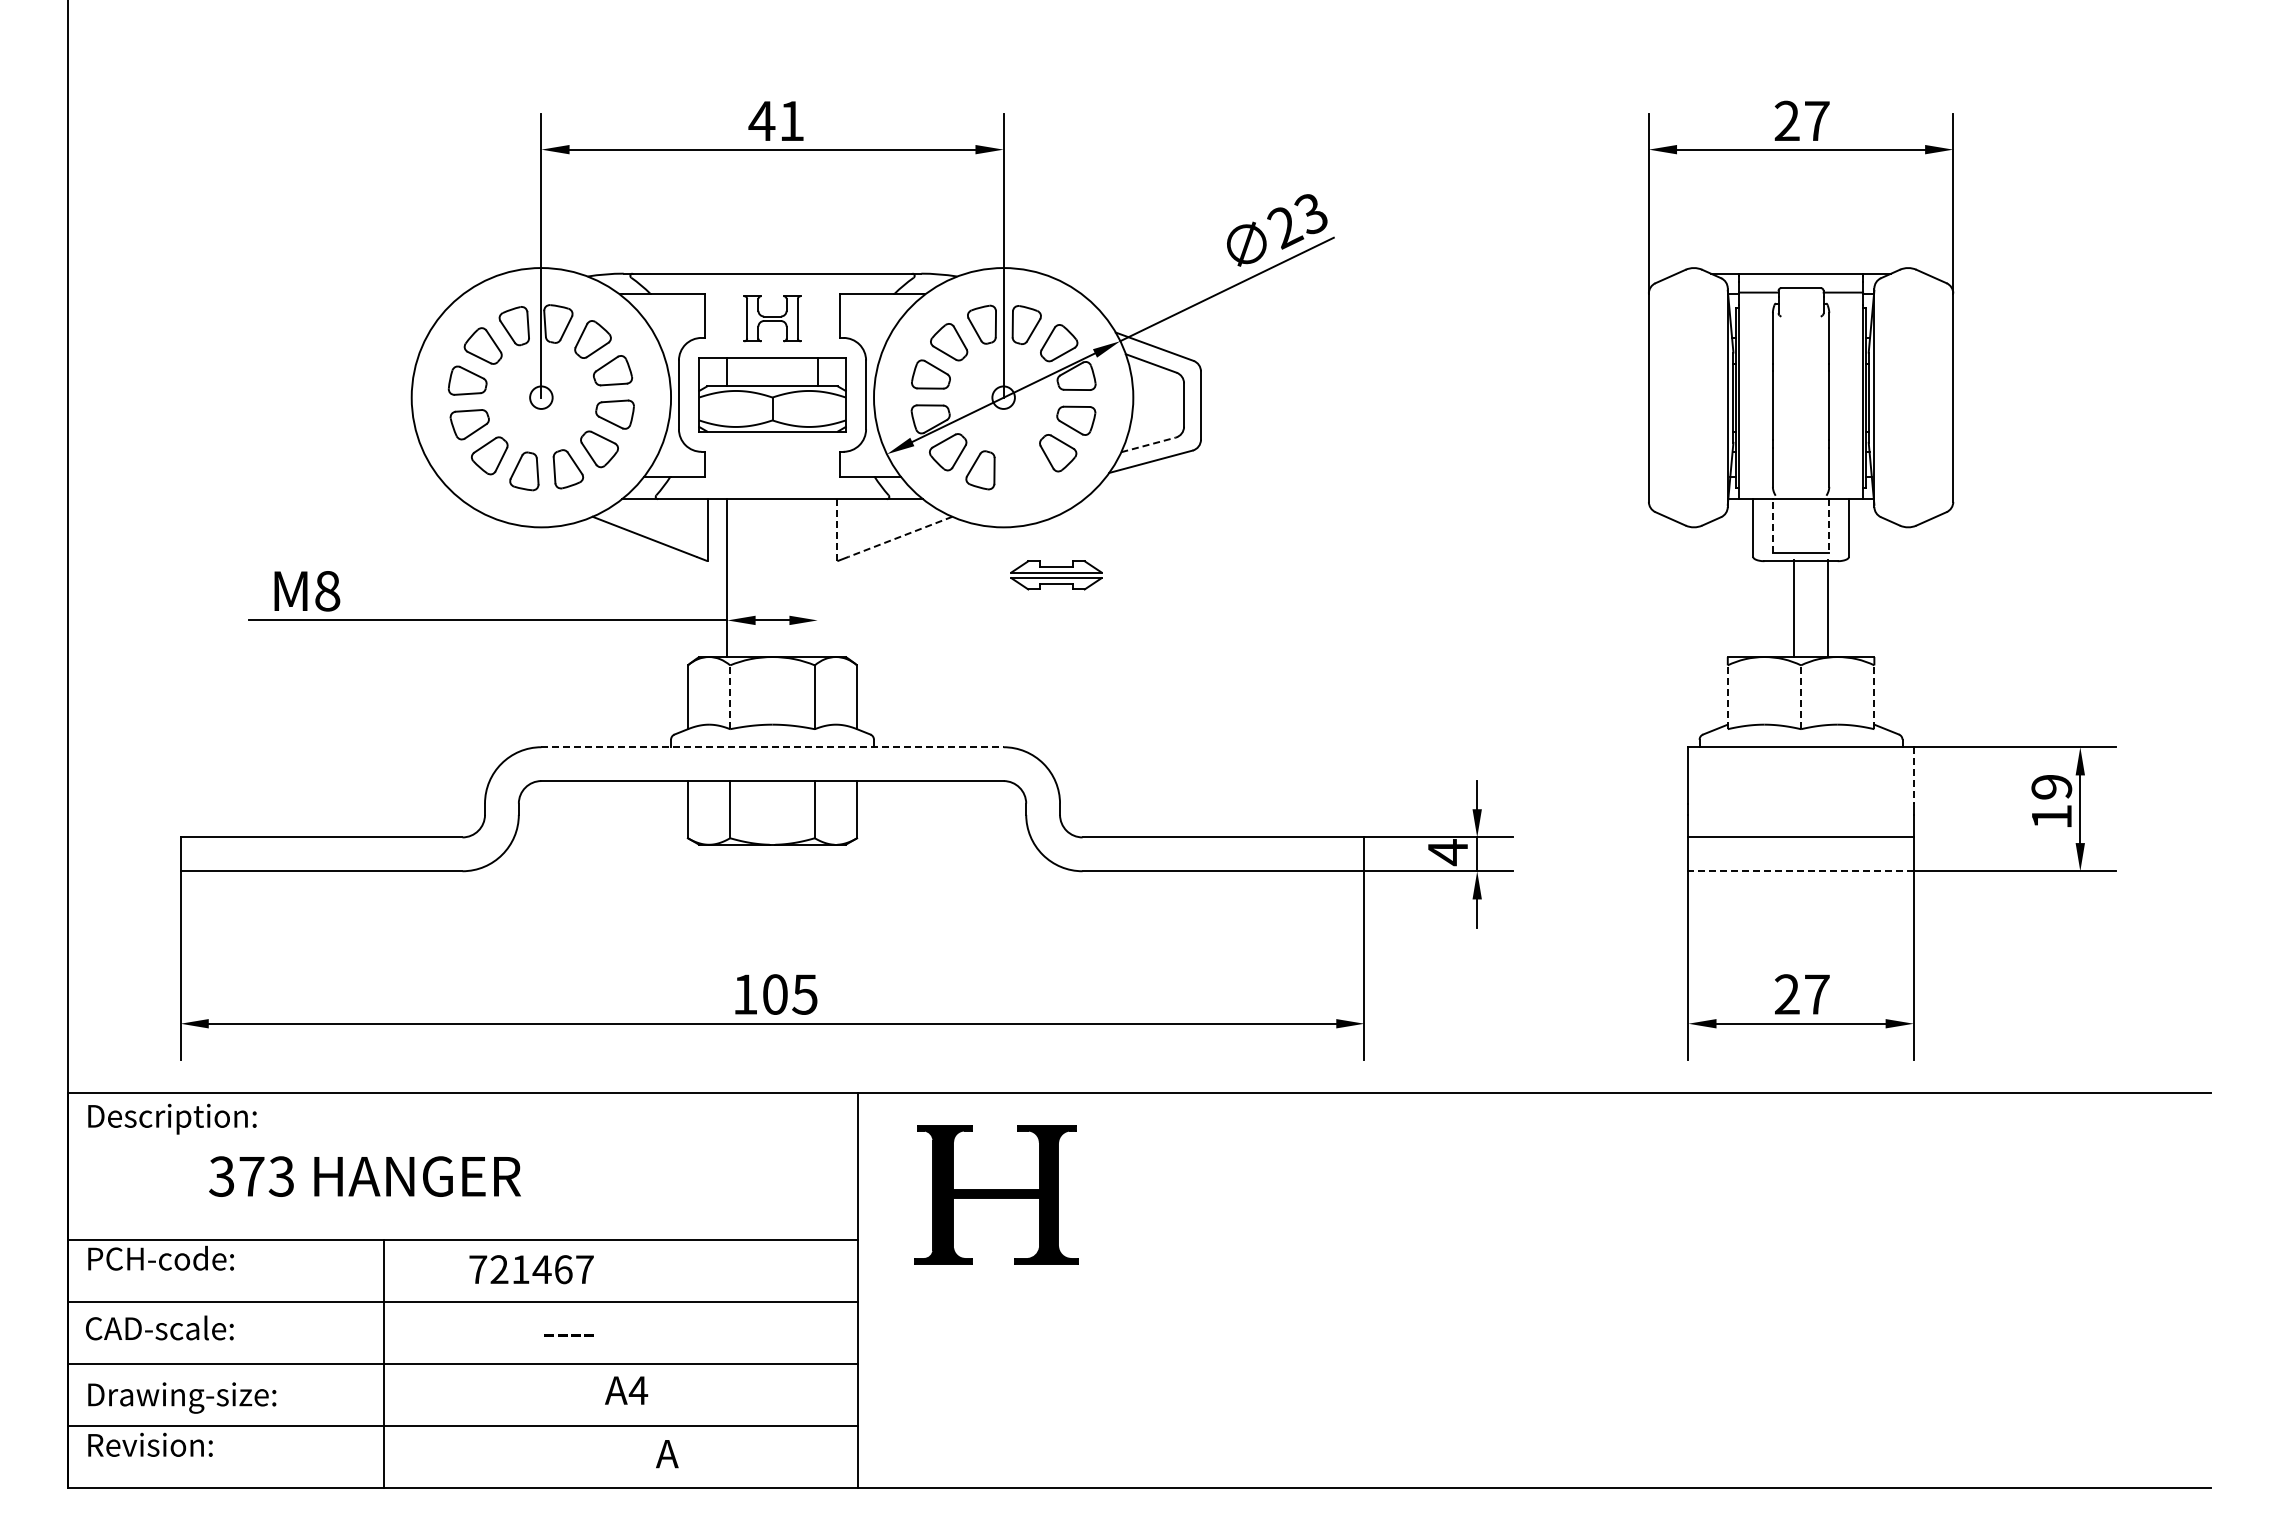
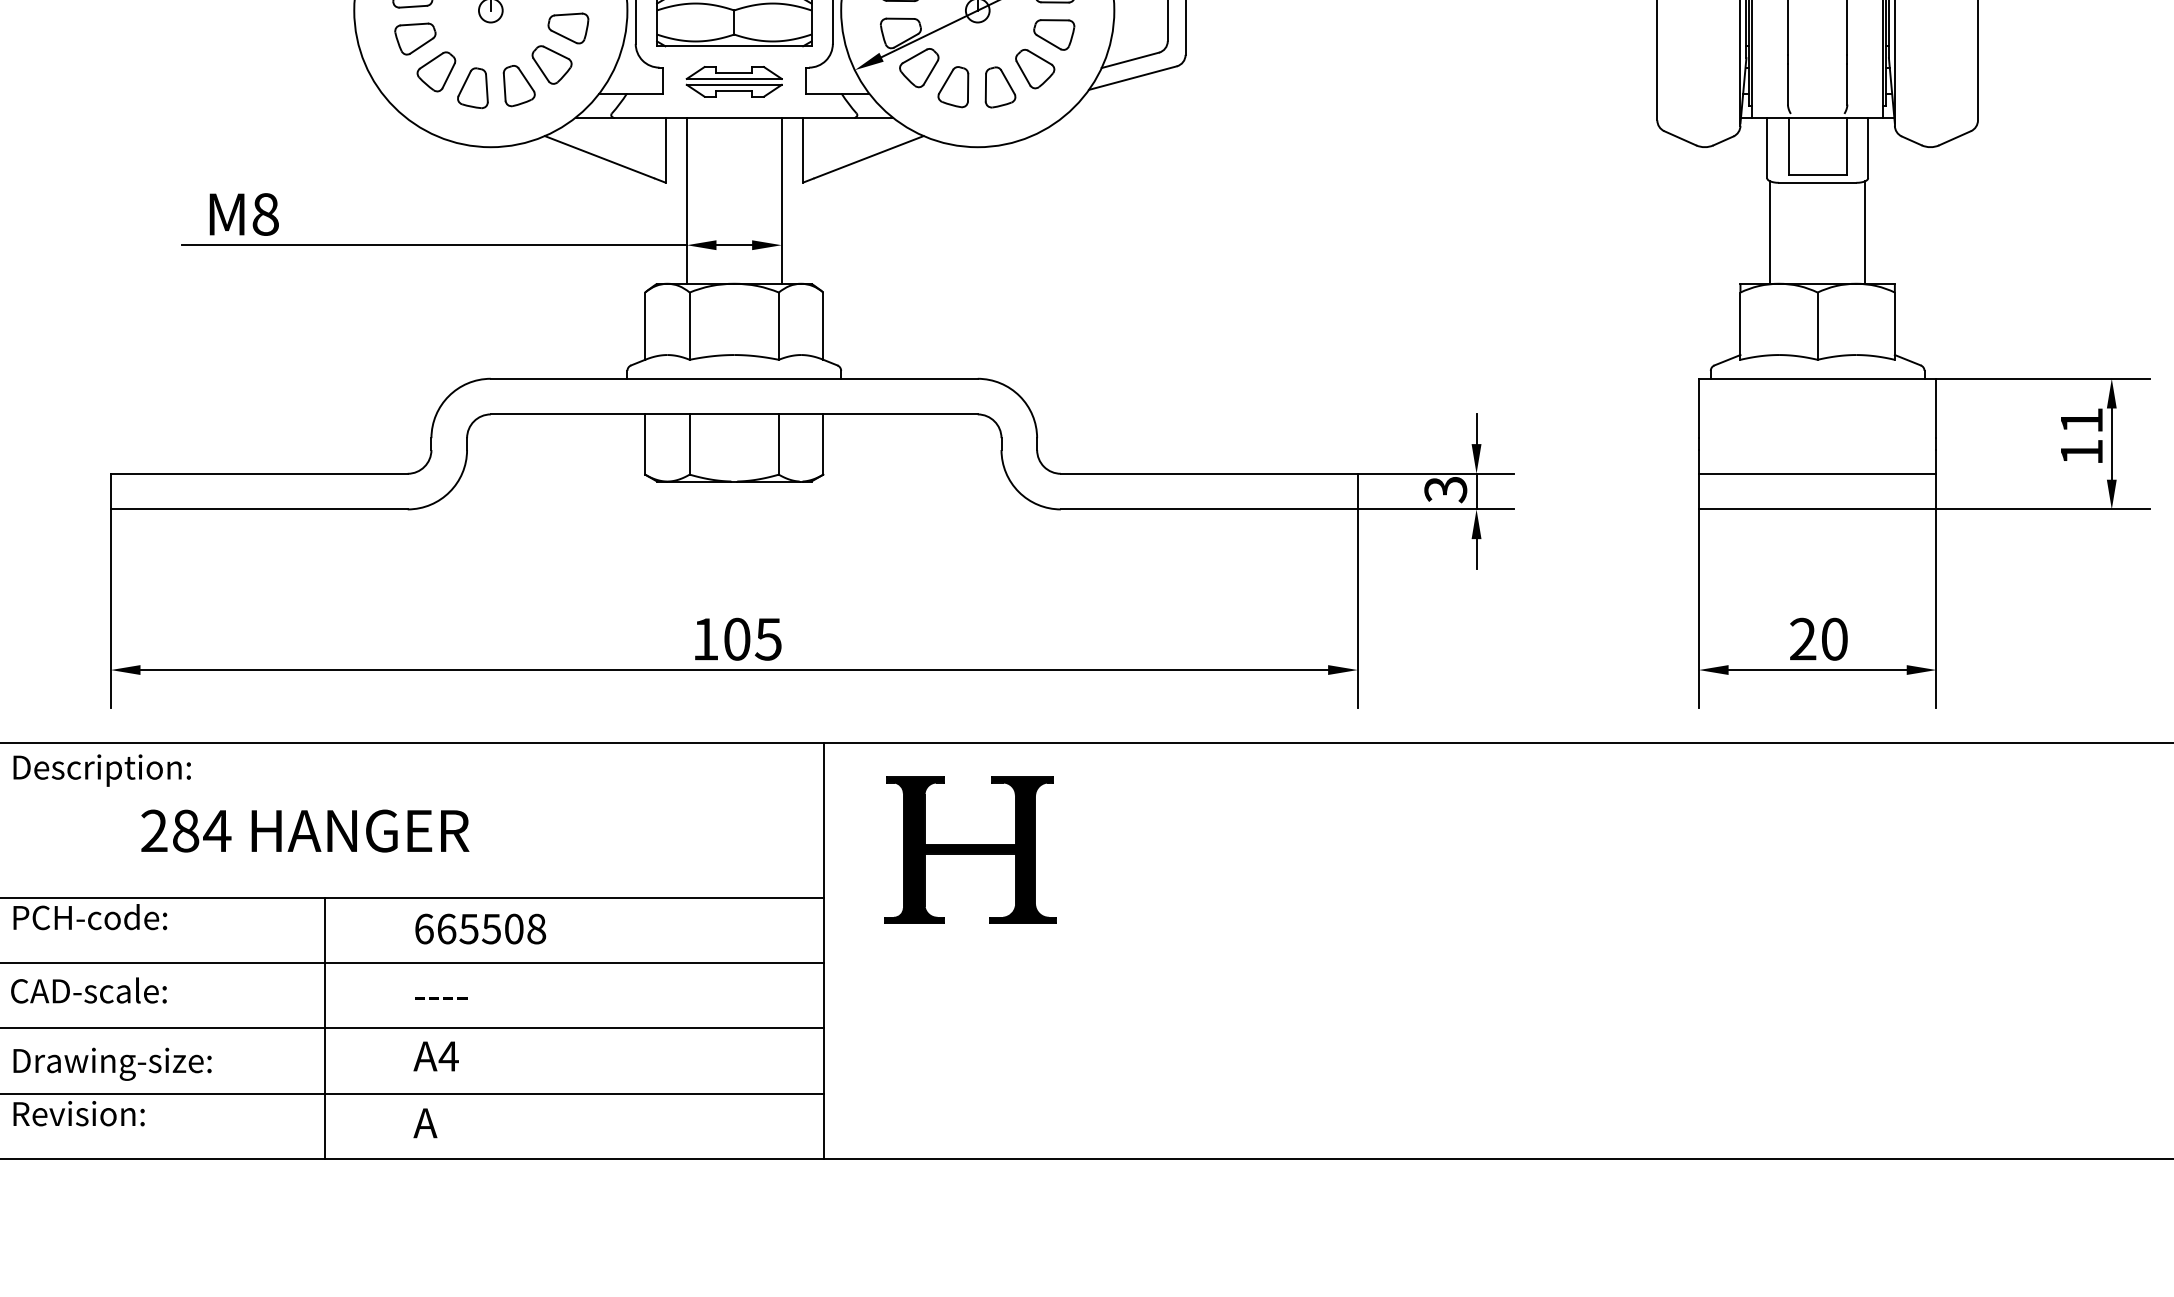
line: (1148, 444) -> (1130, 59), dashed -> solid
part: (1025, 470) -> (1000, 87), added
line: (1773, 525) -> (1788, 145), dashed -> solid
line: (1828, 526) -> (1846, 146), dashed -> solid
line: (837, 529) -> (802, 149), dashed -> solid
line: (900, 536) -> (869, 156), dashed -> solid
part: (1056, 575) -> (734, 82), moved
line: (817, 578) -> (781, 201), added
line: (1794, 608) -> (1865, 232), moved
line: (1827, 608) -> (1769, 232), moved
line: (730, 697) -> (690, 326), dashed -> solid
line: (1727, 697) -> (1740, 326), dashed -> solid
line: (1801, 697) -> (1818, 326), dashed -> solid
line: (1874, 697) -> (1895, 326), dashed -> solid
line: (773, 747) -> (735, 379), dashed -> solid
line: (1913, 775) -> (1936, 408), dashed -> solid
text: (2051, 787) -> (2081, 421), 19 -> 11
text: (1447, 852) -> (1445, 489), 4 -> 3
line: (1801, 871) -> (1818, 509), dashed -> solid
text: (1817, 994) -> (1834, 639), 27 -> 20
text: (252, 1176) -> (186, 830), 373 -> 284
text: (531, 1269) -> (480, 928), 721467 -> 665508
text: (568, 1335) -> (440, 998), moved
text: (626, 1390) -> (436, 1056), moved
text: (667, 1454) -> (425, 1123), moved

